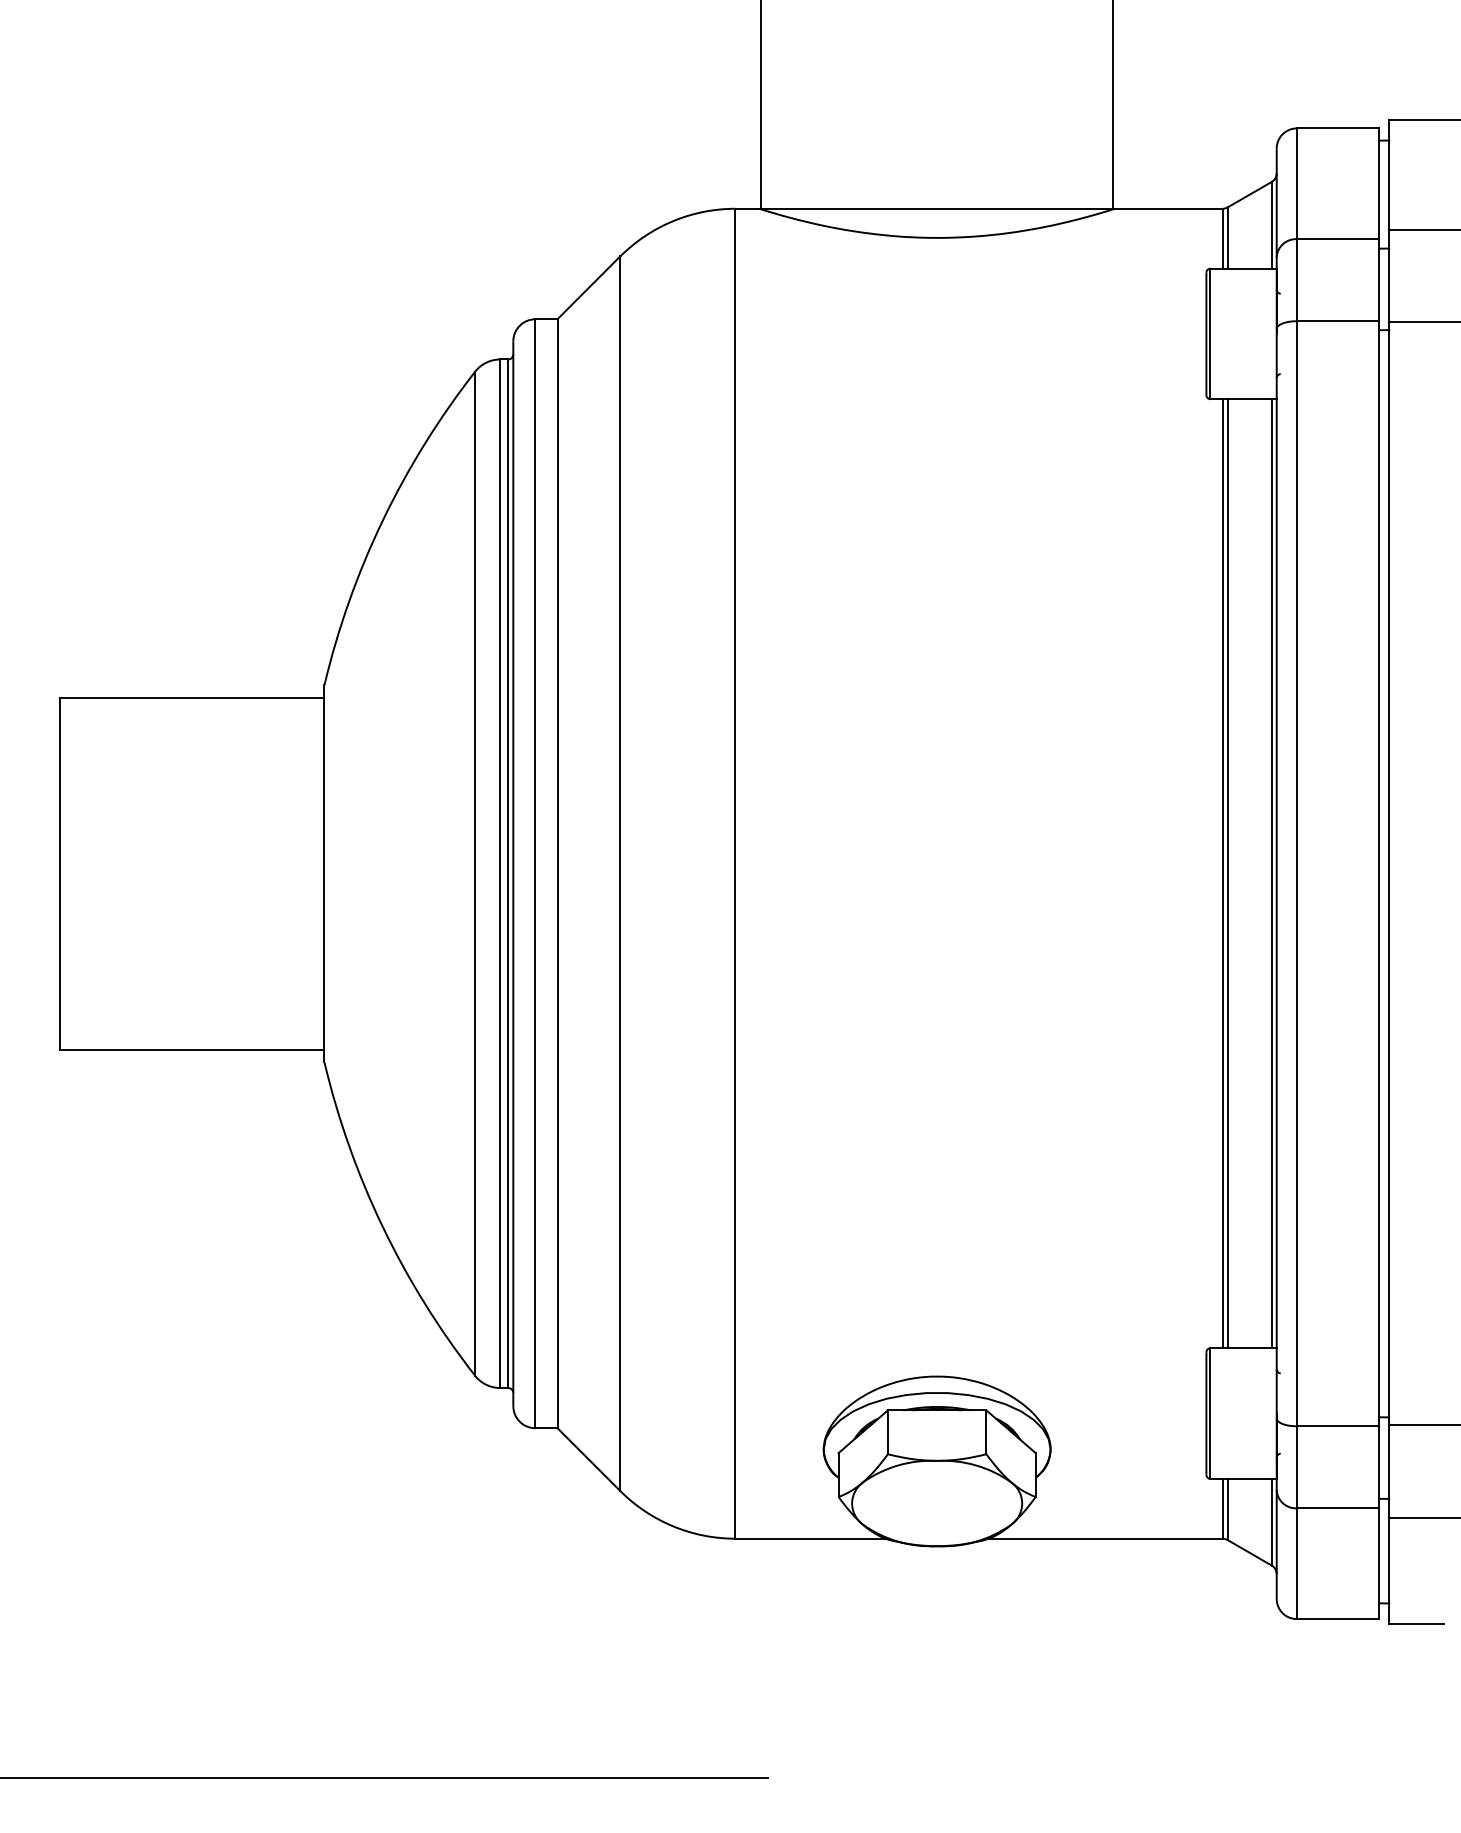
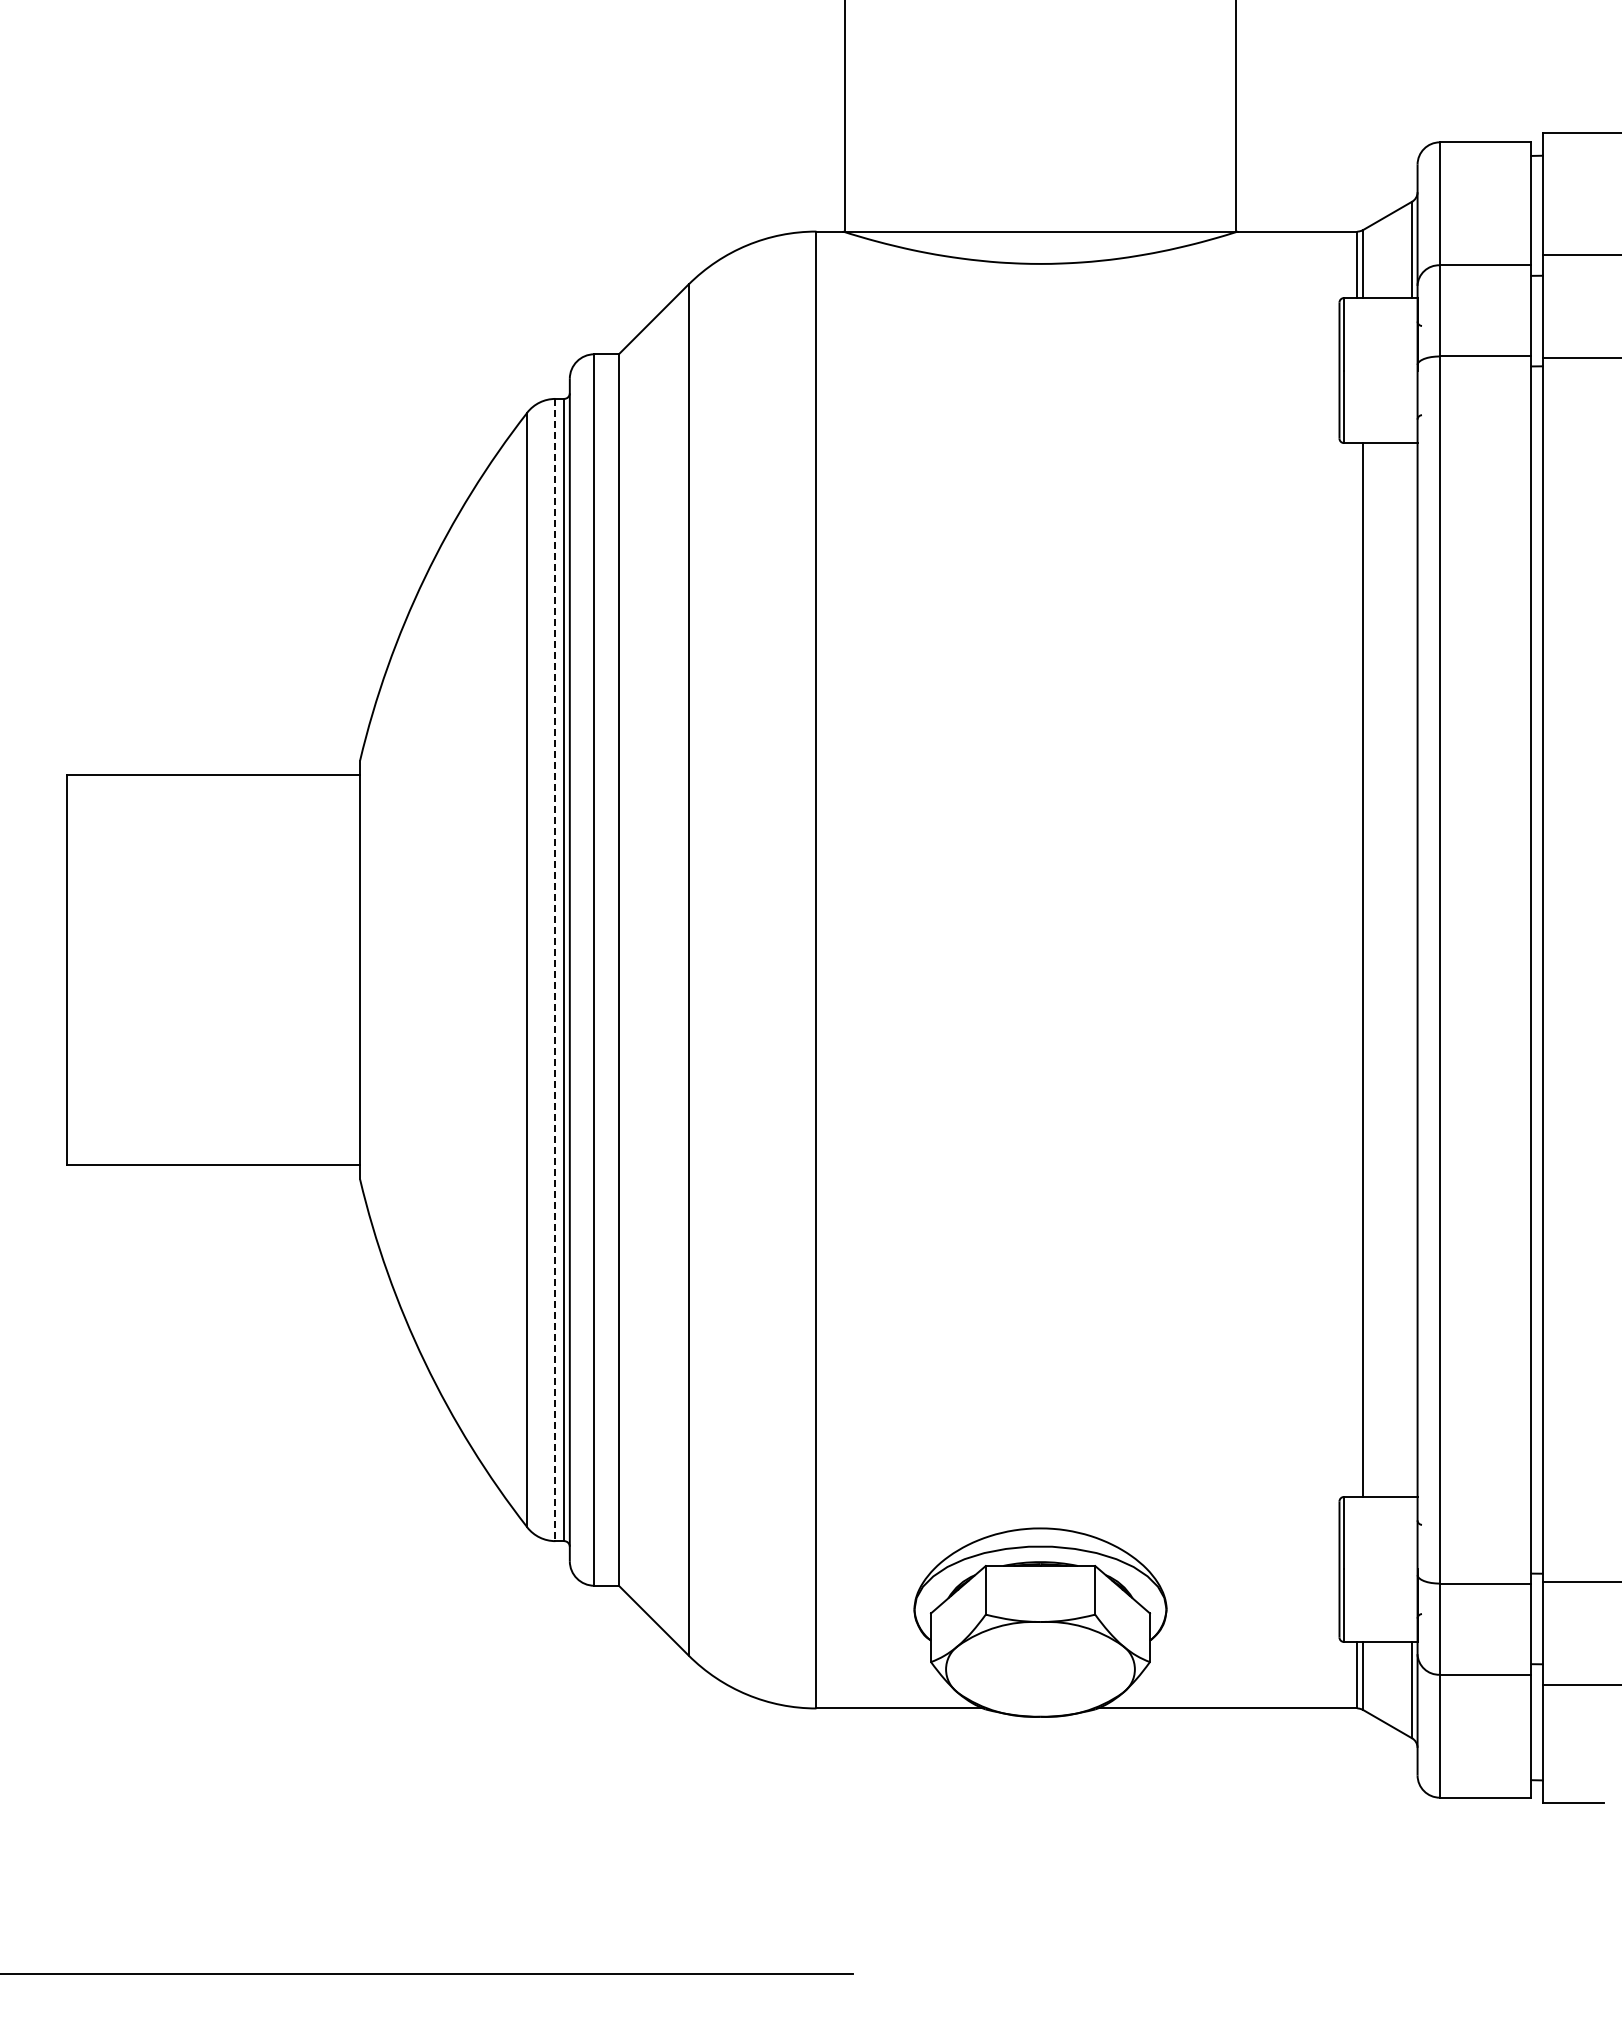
line: (1222, 873) -> (1357, 969), removed
line: (1271, 873) -> (1411, 969), removed
line: (500, 874) -> (555, 970), solid -> dashed

